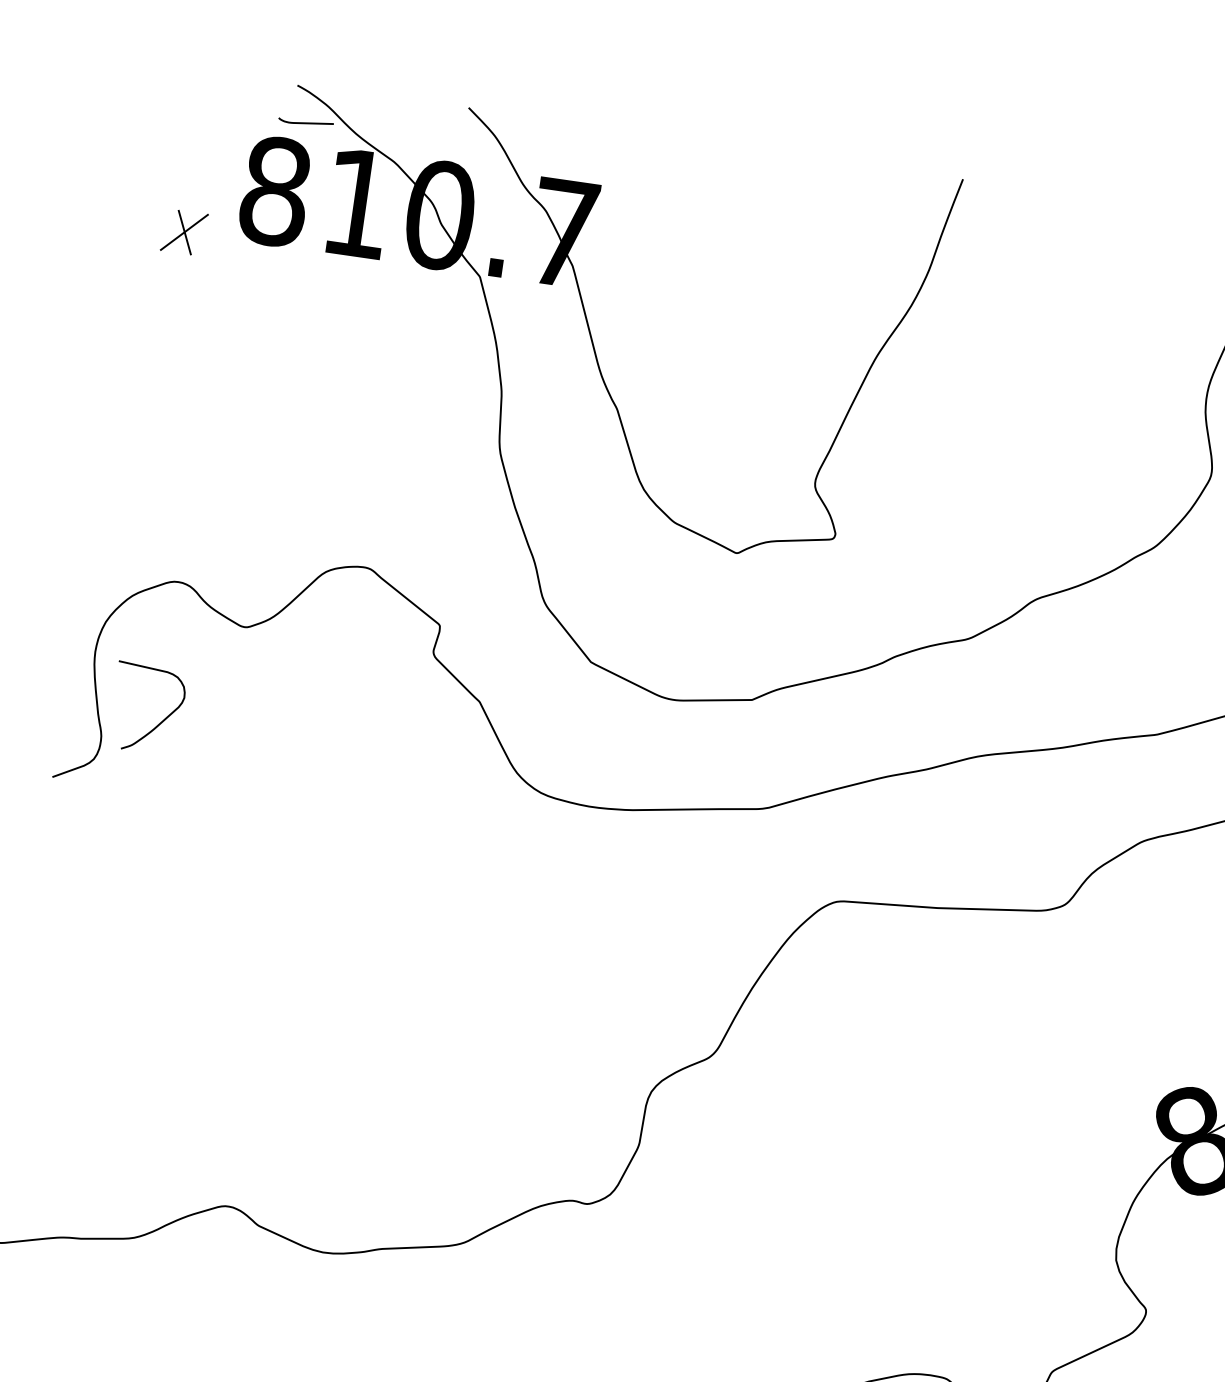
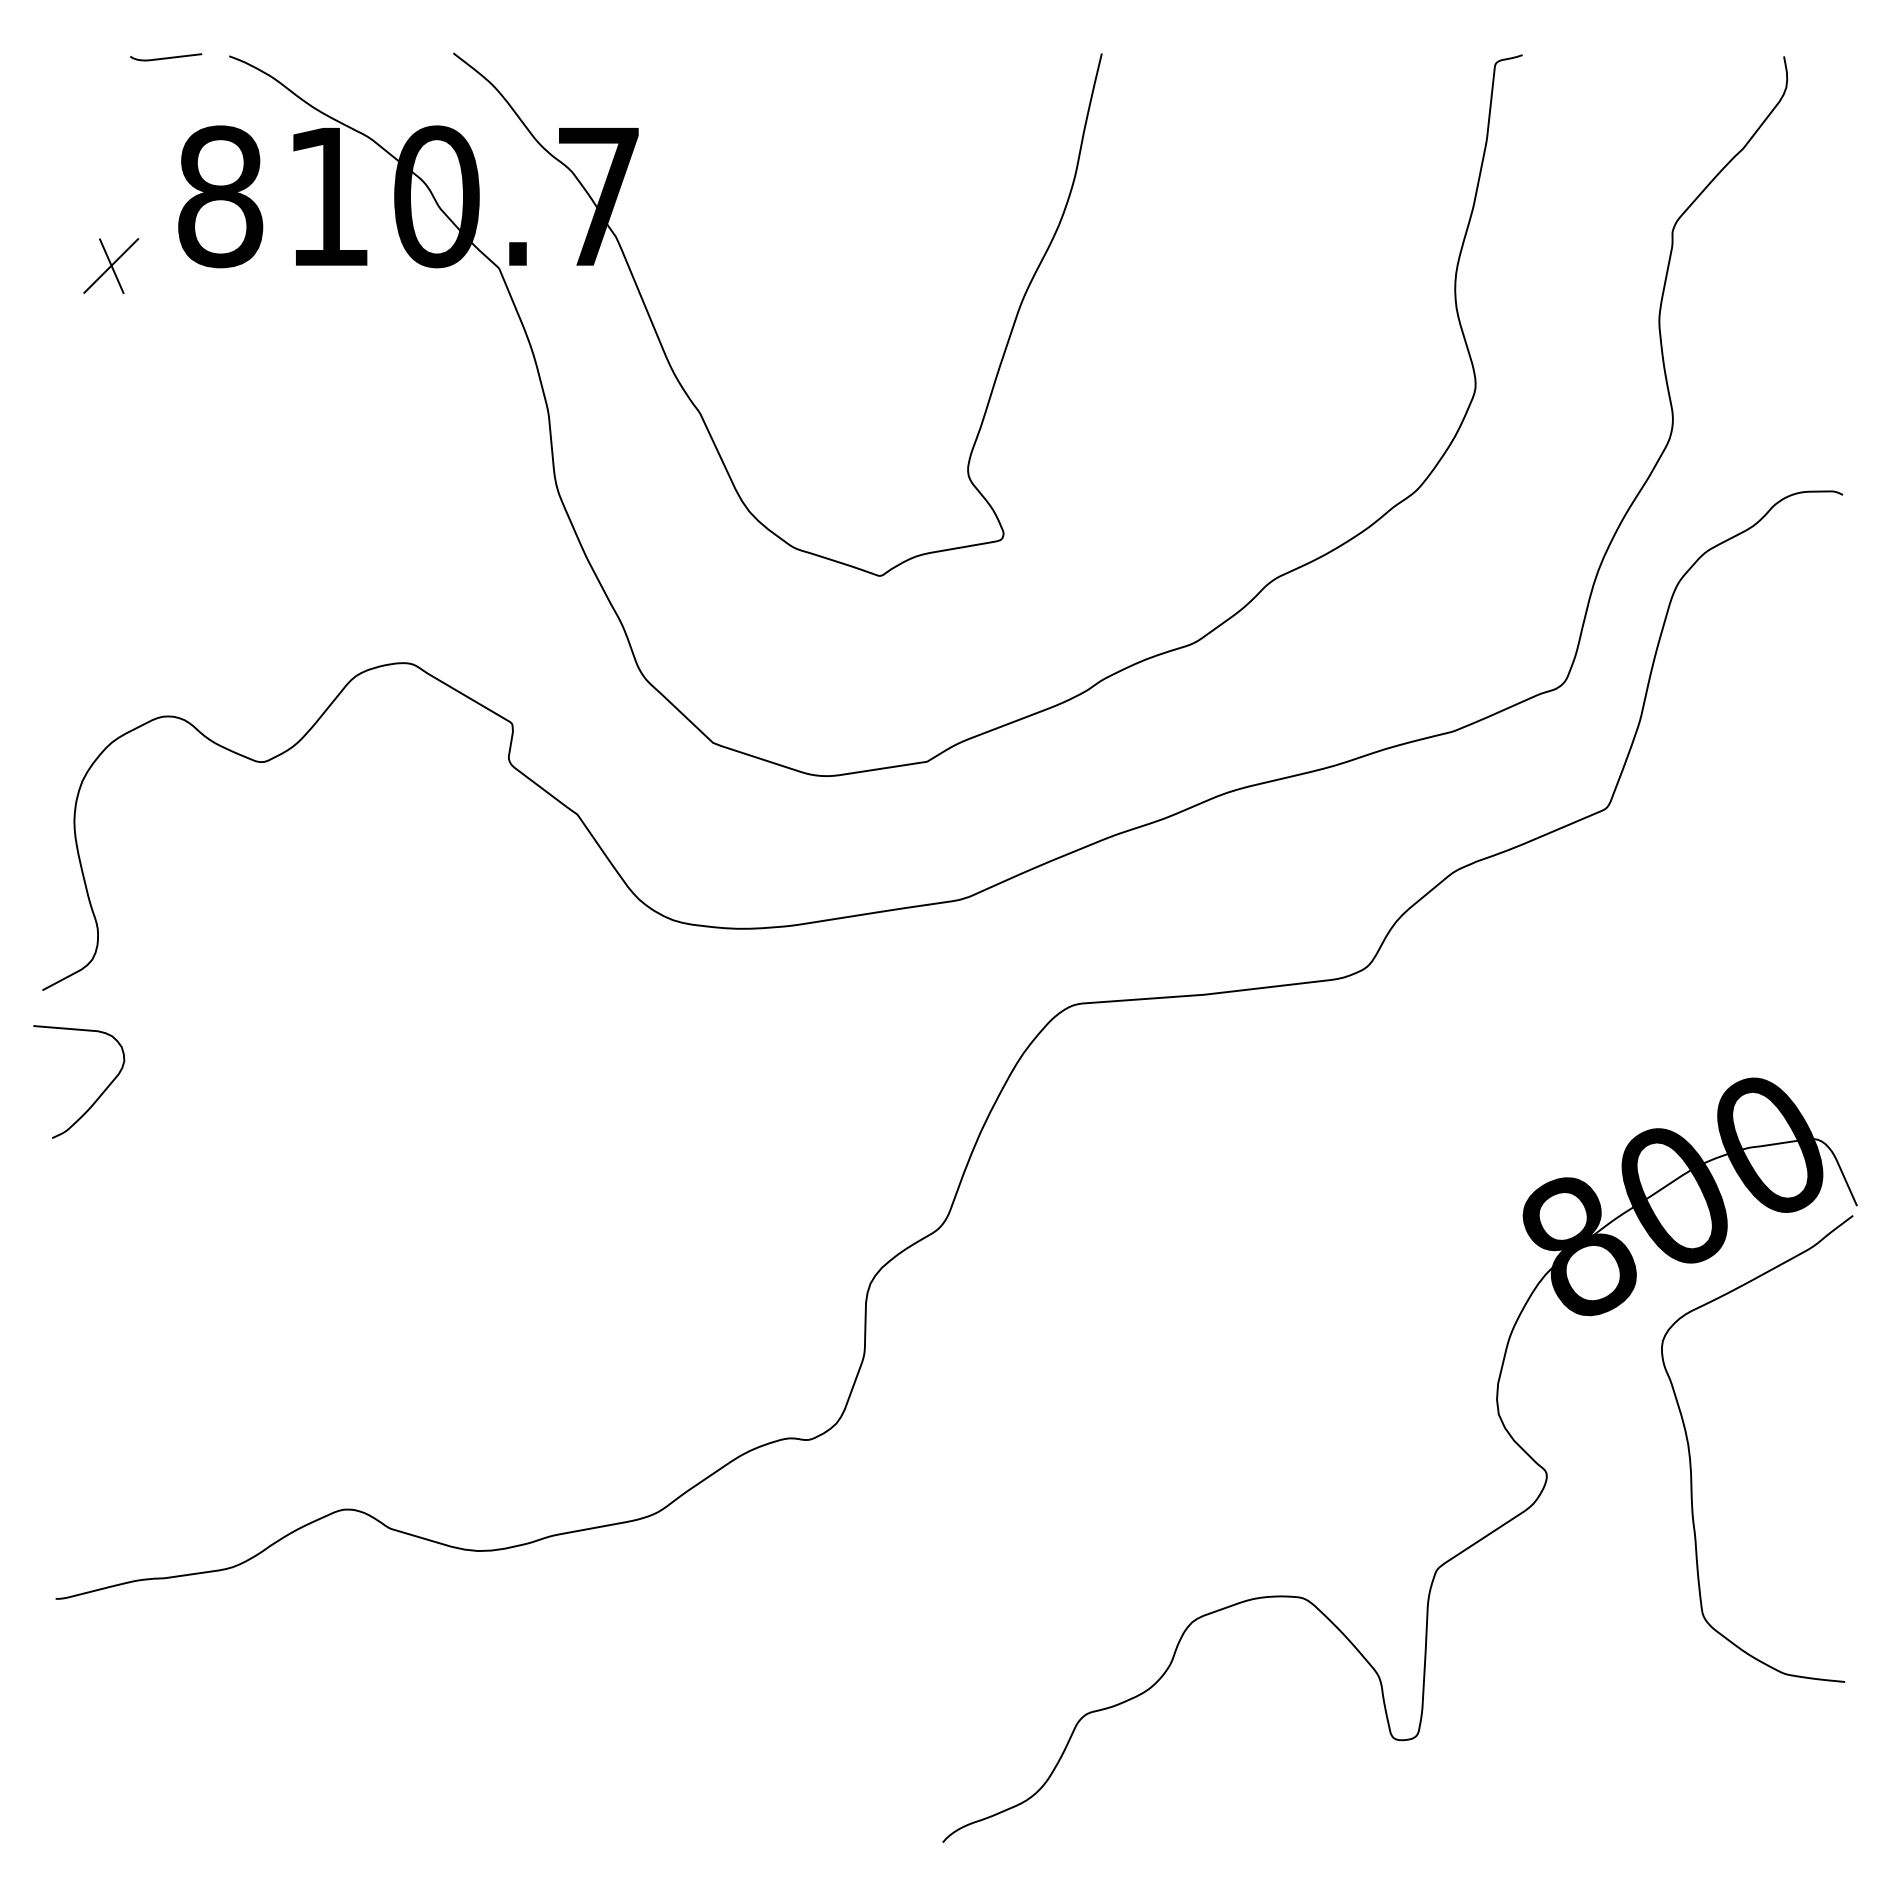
curve: (306, 122) -> (166, 57), moved
curve: (159, 722) -> (97, 1097), moved

